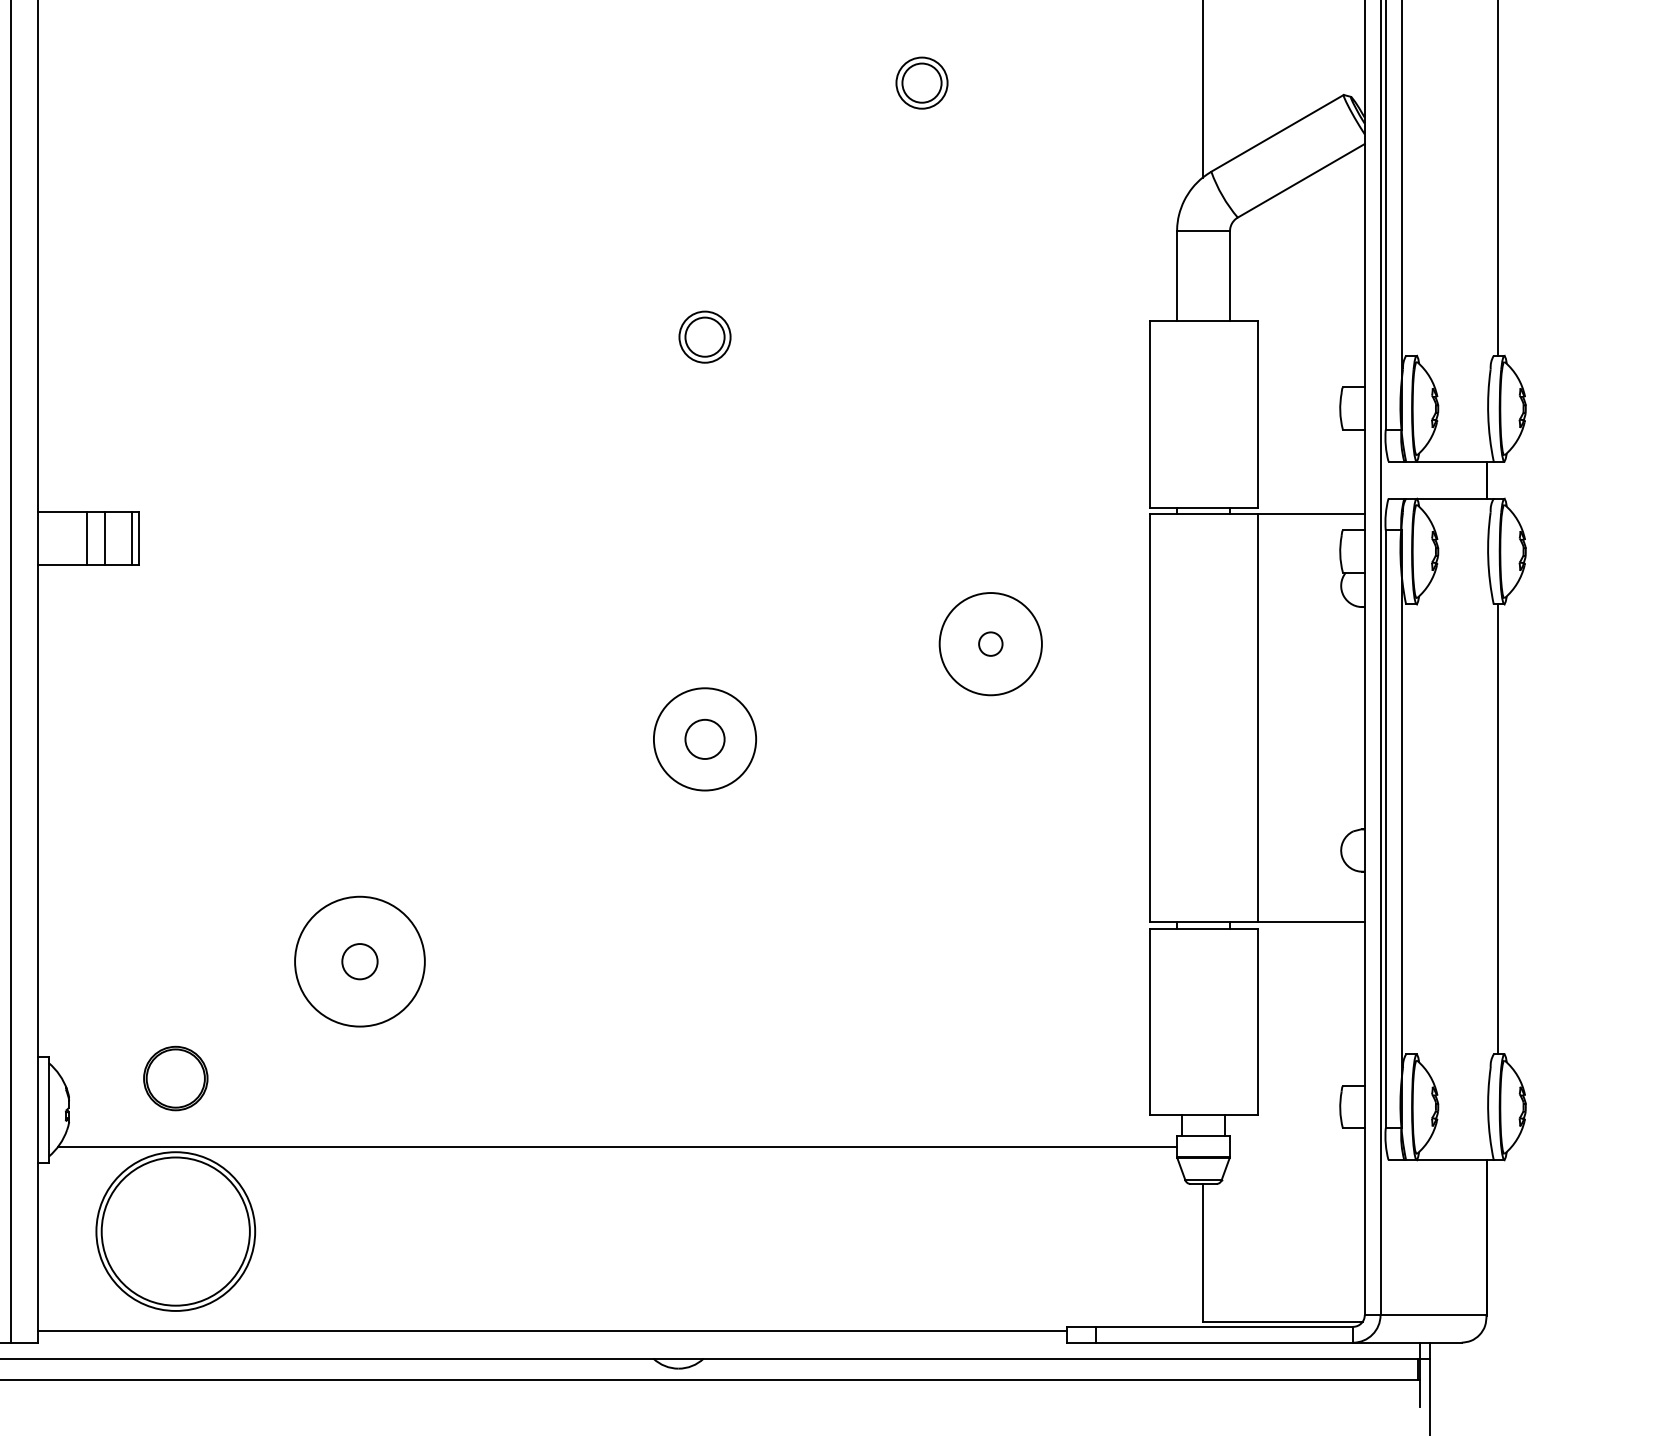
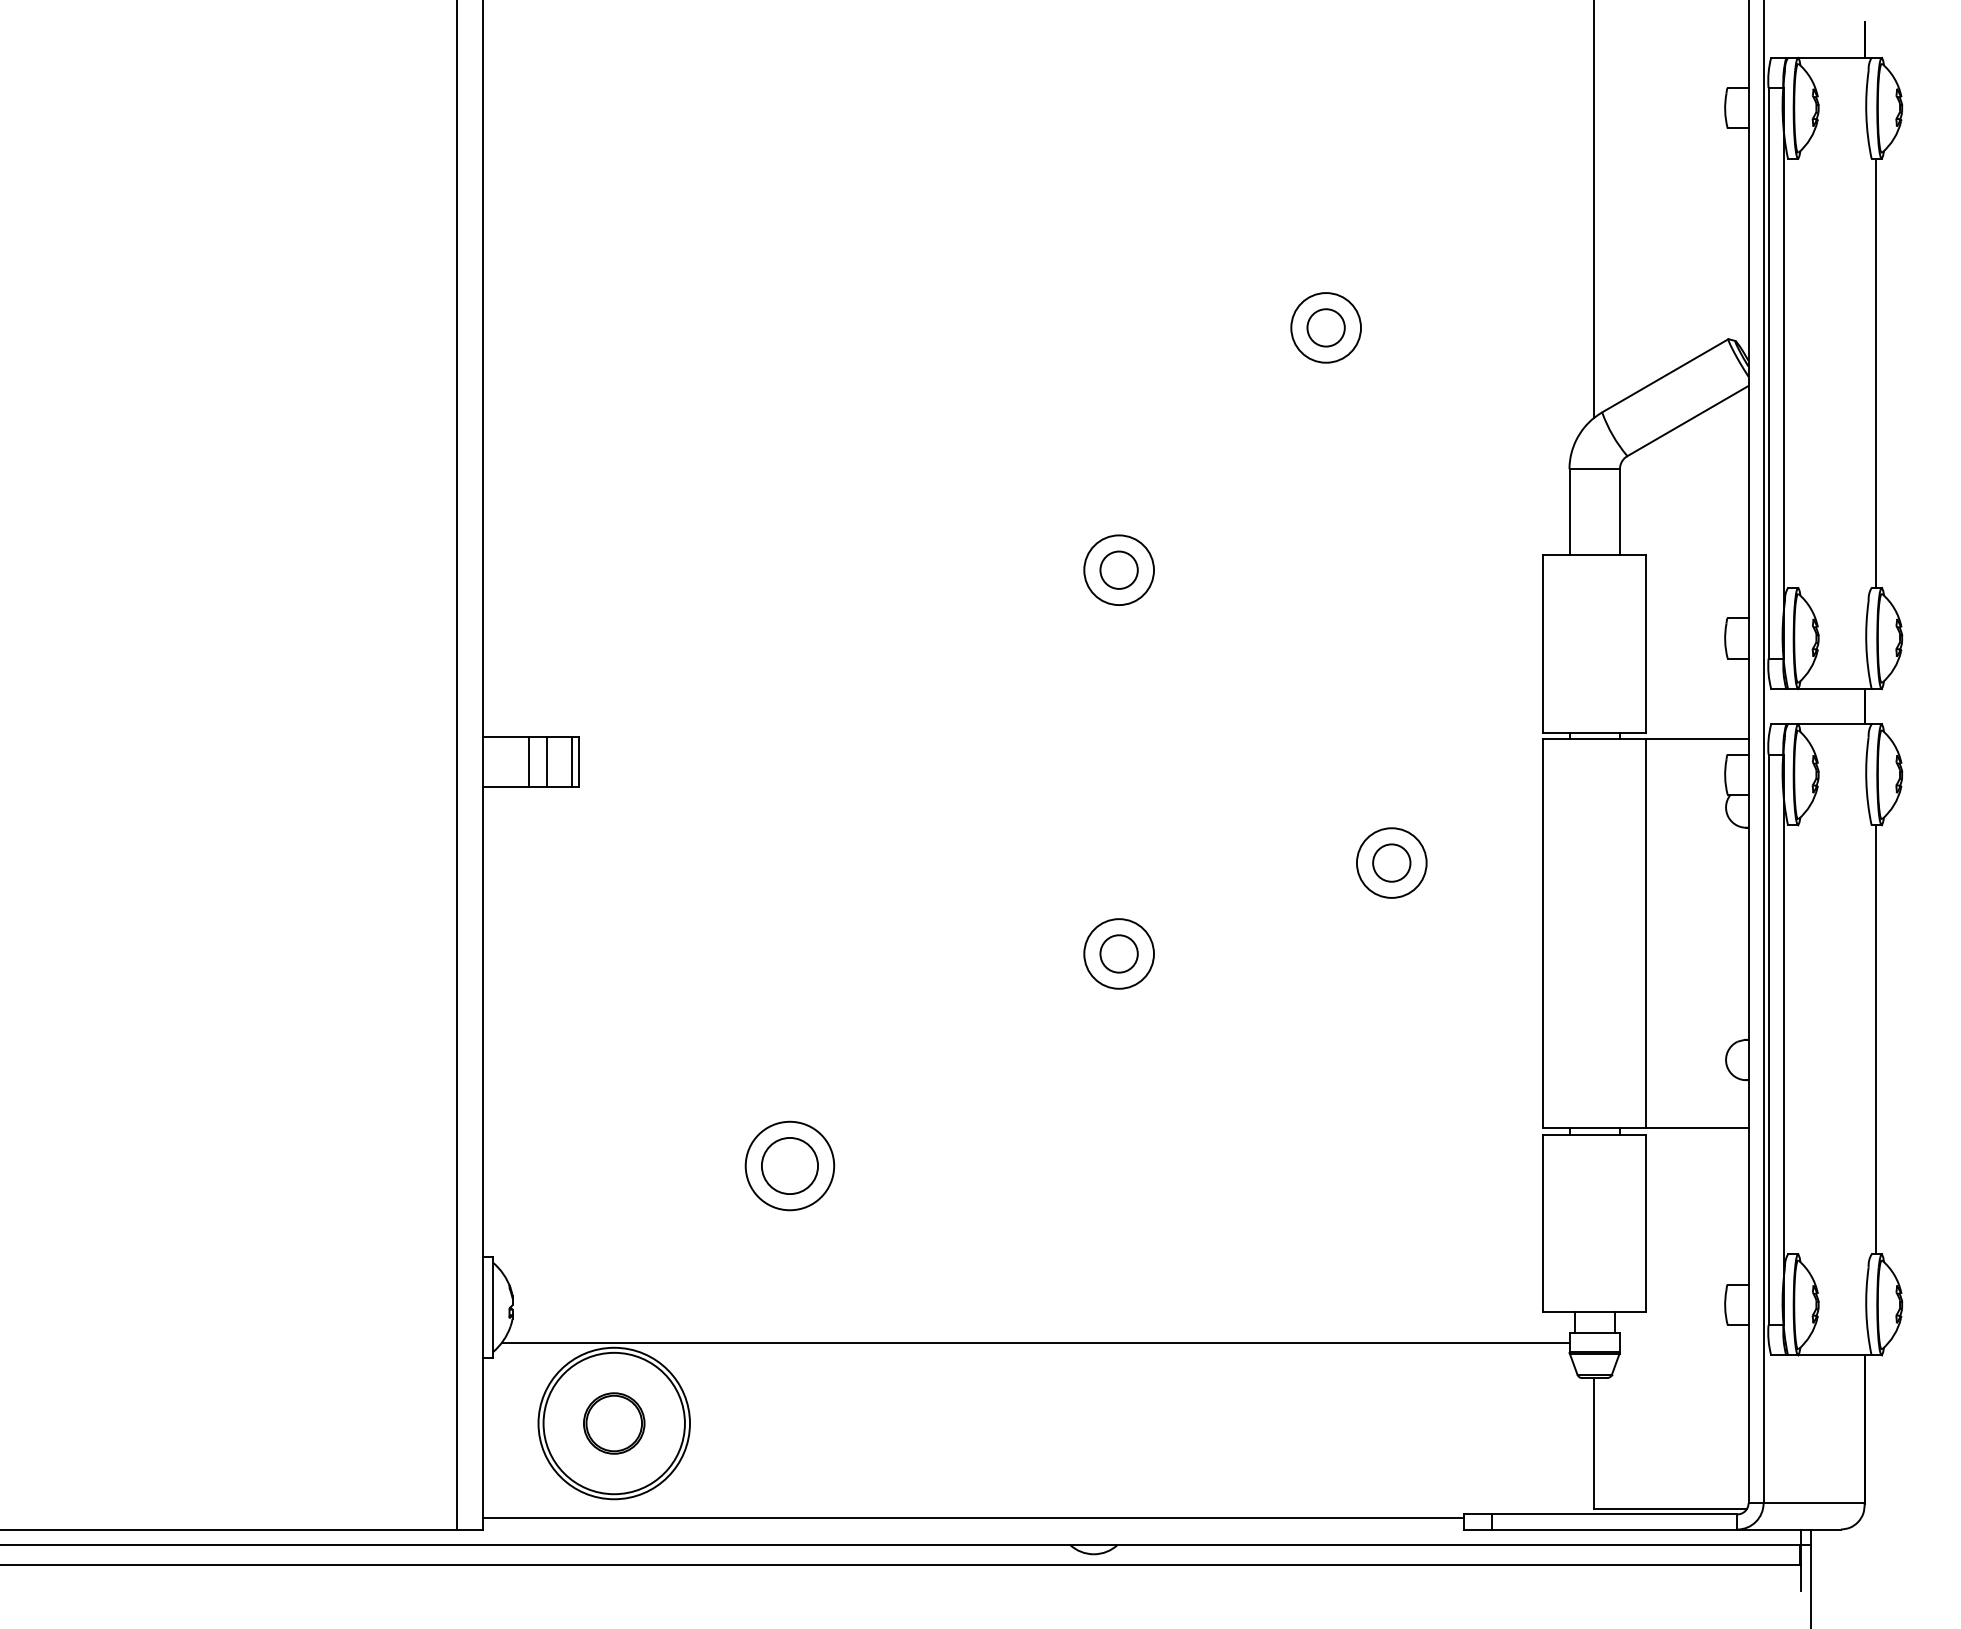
circle: (922, 82) -> (1326, 327), size x1.43
circle: (704, 337) -> (1118, 570), size x1.43
circle: (990, 643) -> (1391, 862), size x0.71
circle: (990, 643) -> (1391, 862), size x1.67
circle: (704, 738) -> (1118, 953), size x0.71
circle: (359, 961) -> (789, 1165), size x0.71
circle: (359, 961) -> (789, 1165), size x1.67
part: (176, 1078) -> (614, 1423), moved

